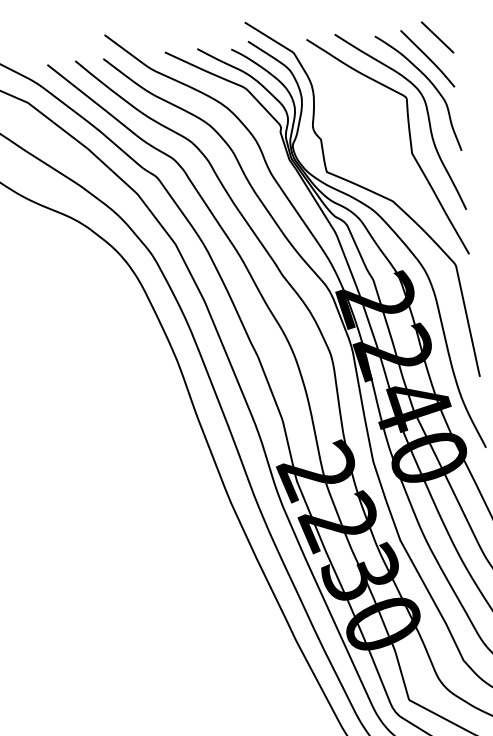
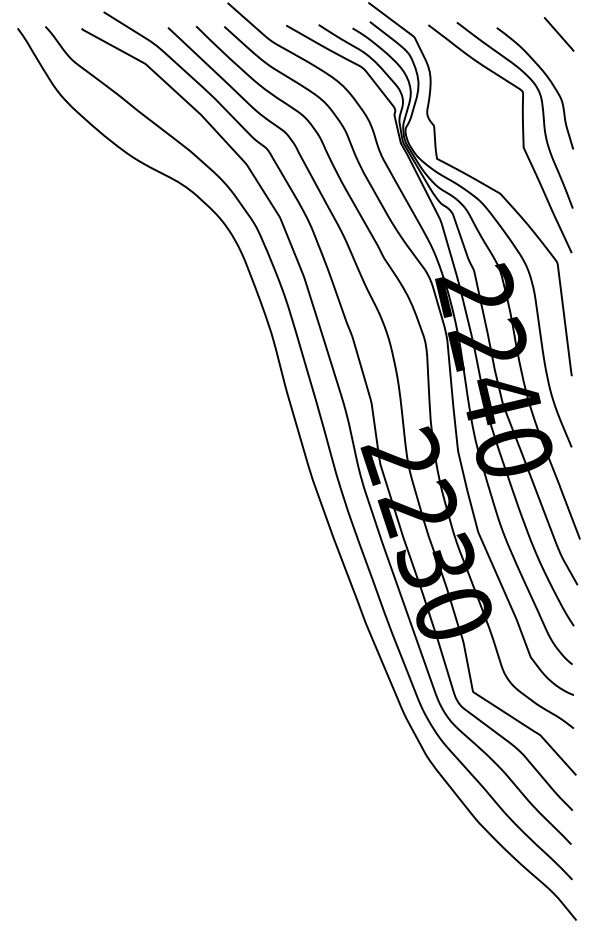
curve: (427, 58) -> (547, 54), removed

